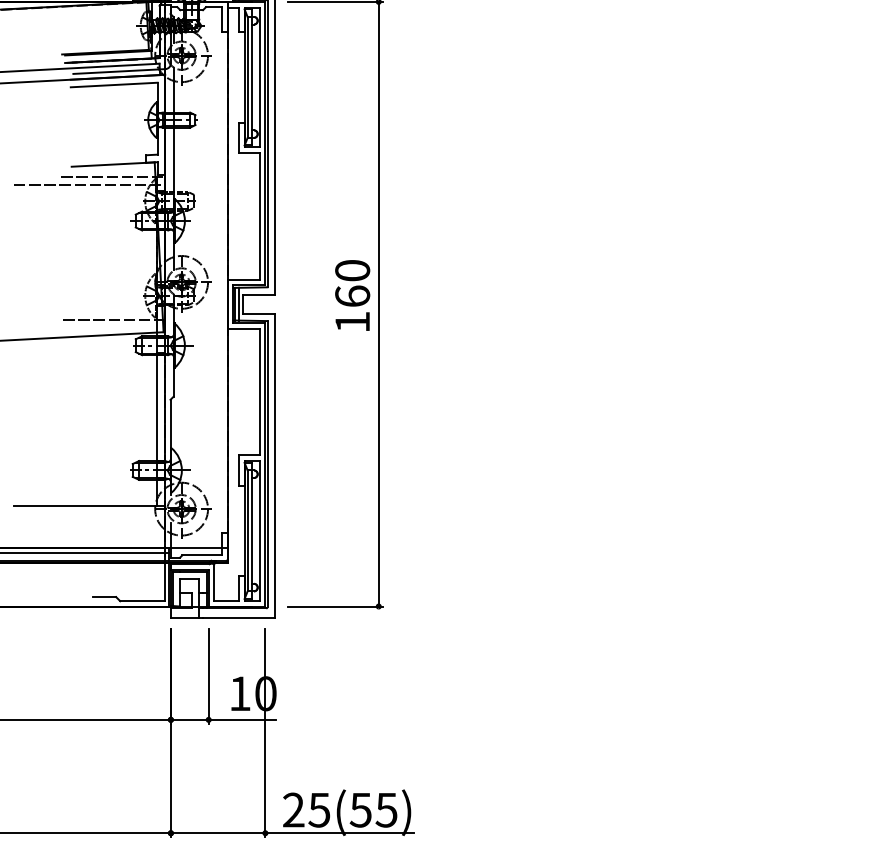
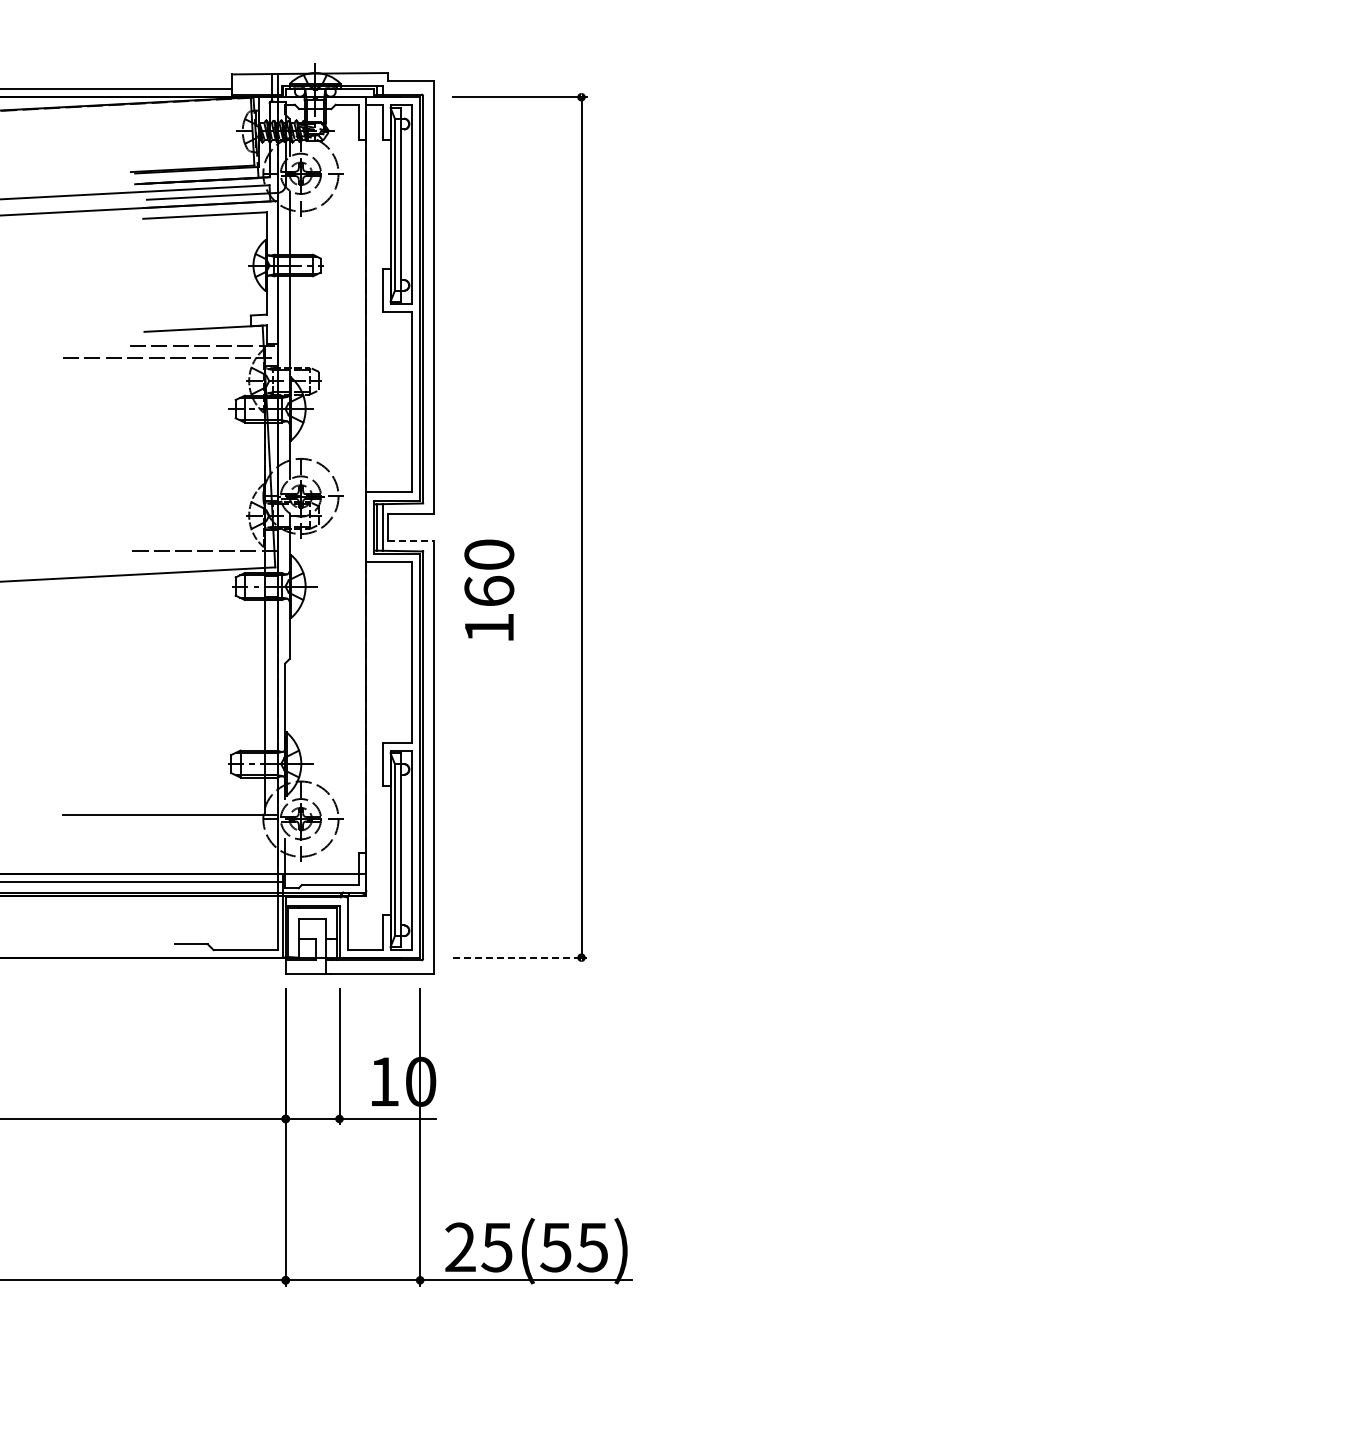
text: (352, 295) -> (489, 589), moved
line: (258, 313) -> (410, 540), solid -> dashed
line: (335, 606) -> (519, 957), solid -> dashed

